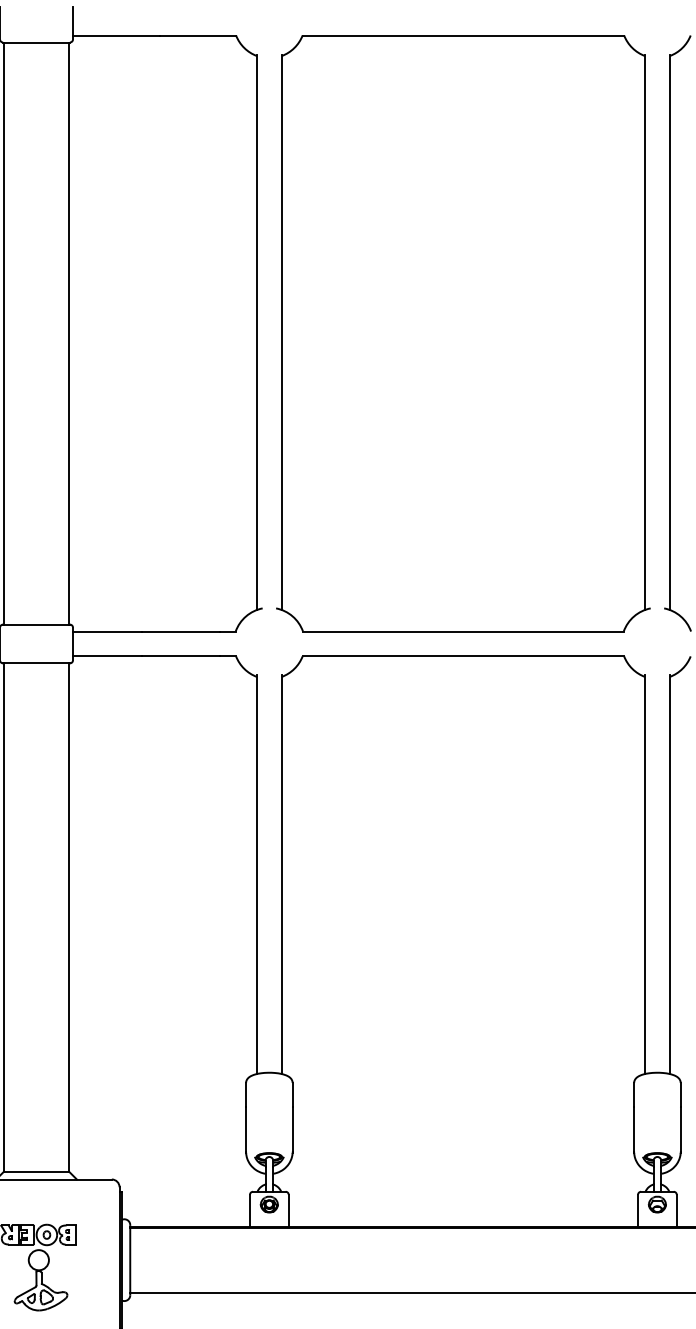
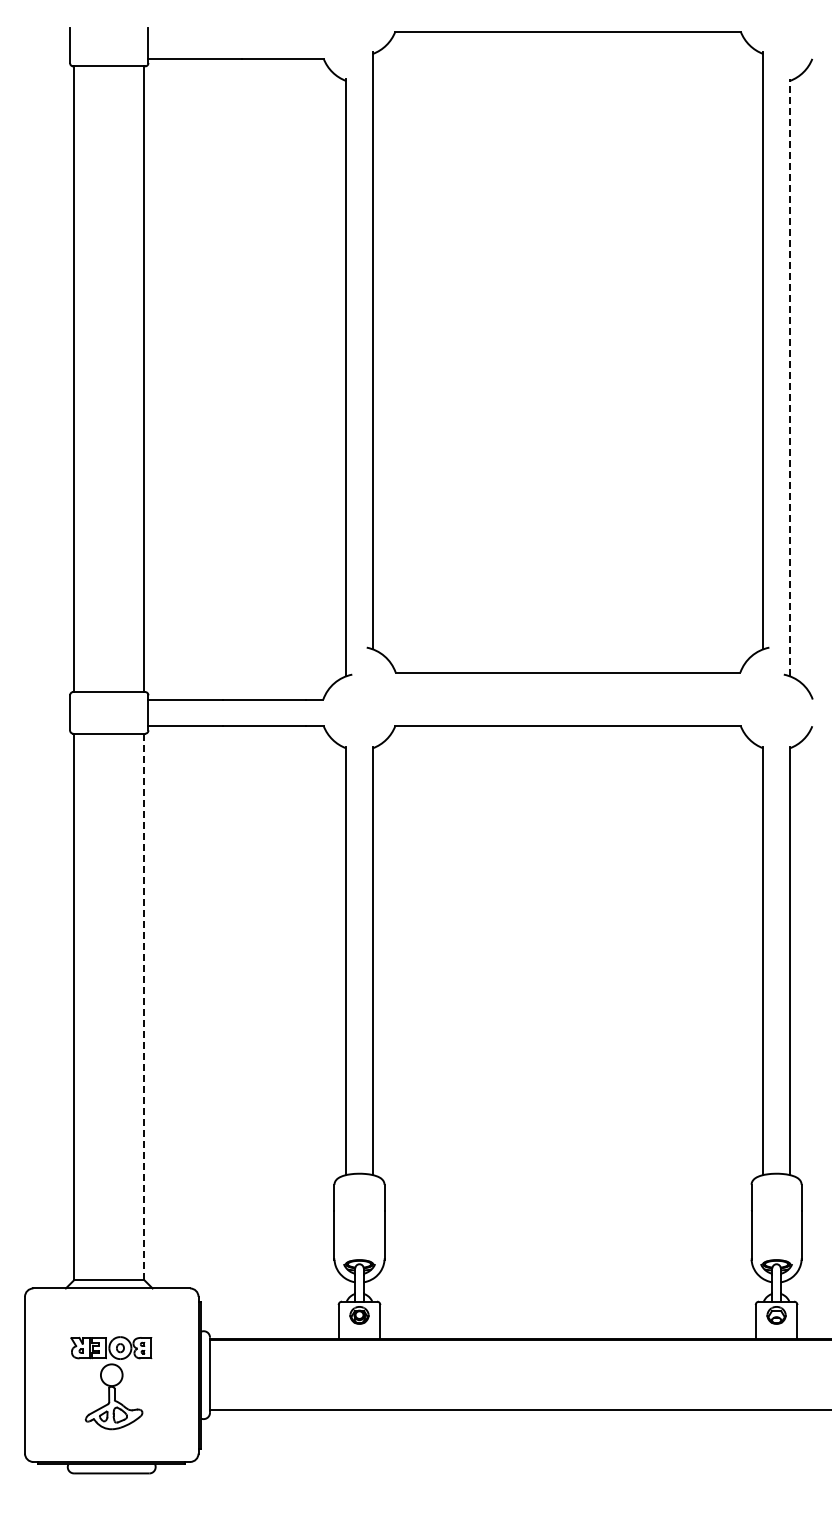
line: (669, 331) -> (789, 377), solid -> dashed
part: (462, 333) -> (567, 352), moved
line: (69, 917) -> (144, 1006), solid -> dashed

